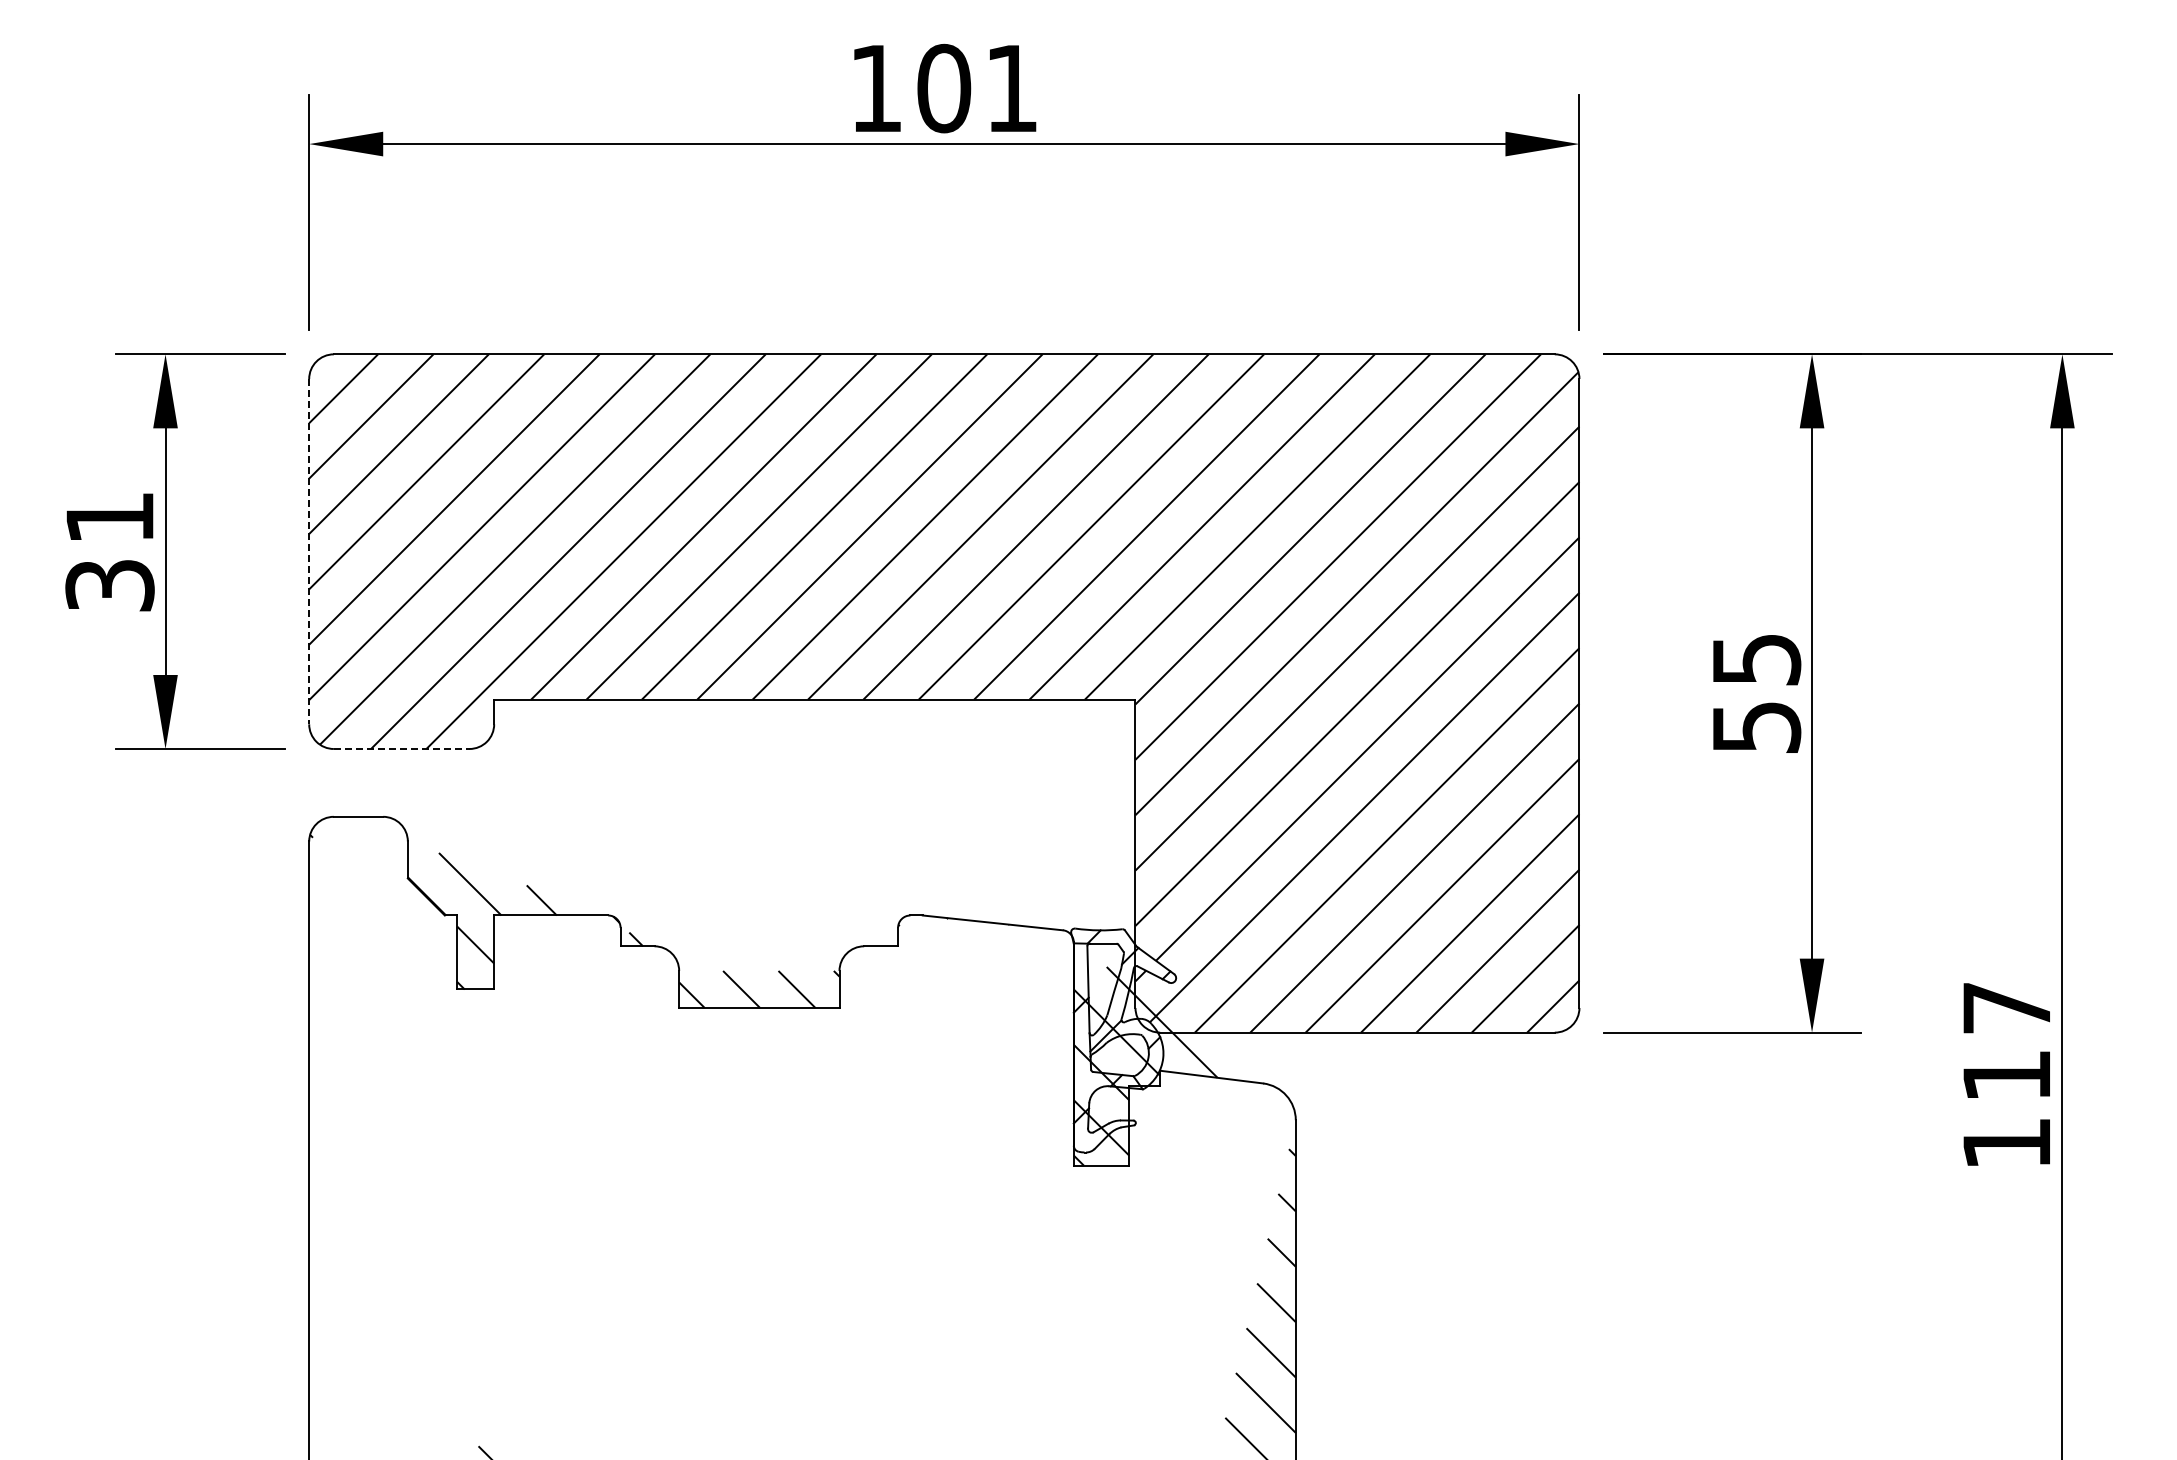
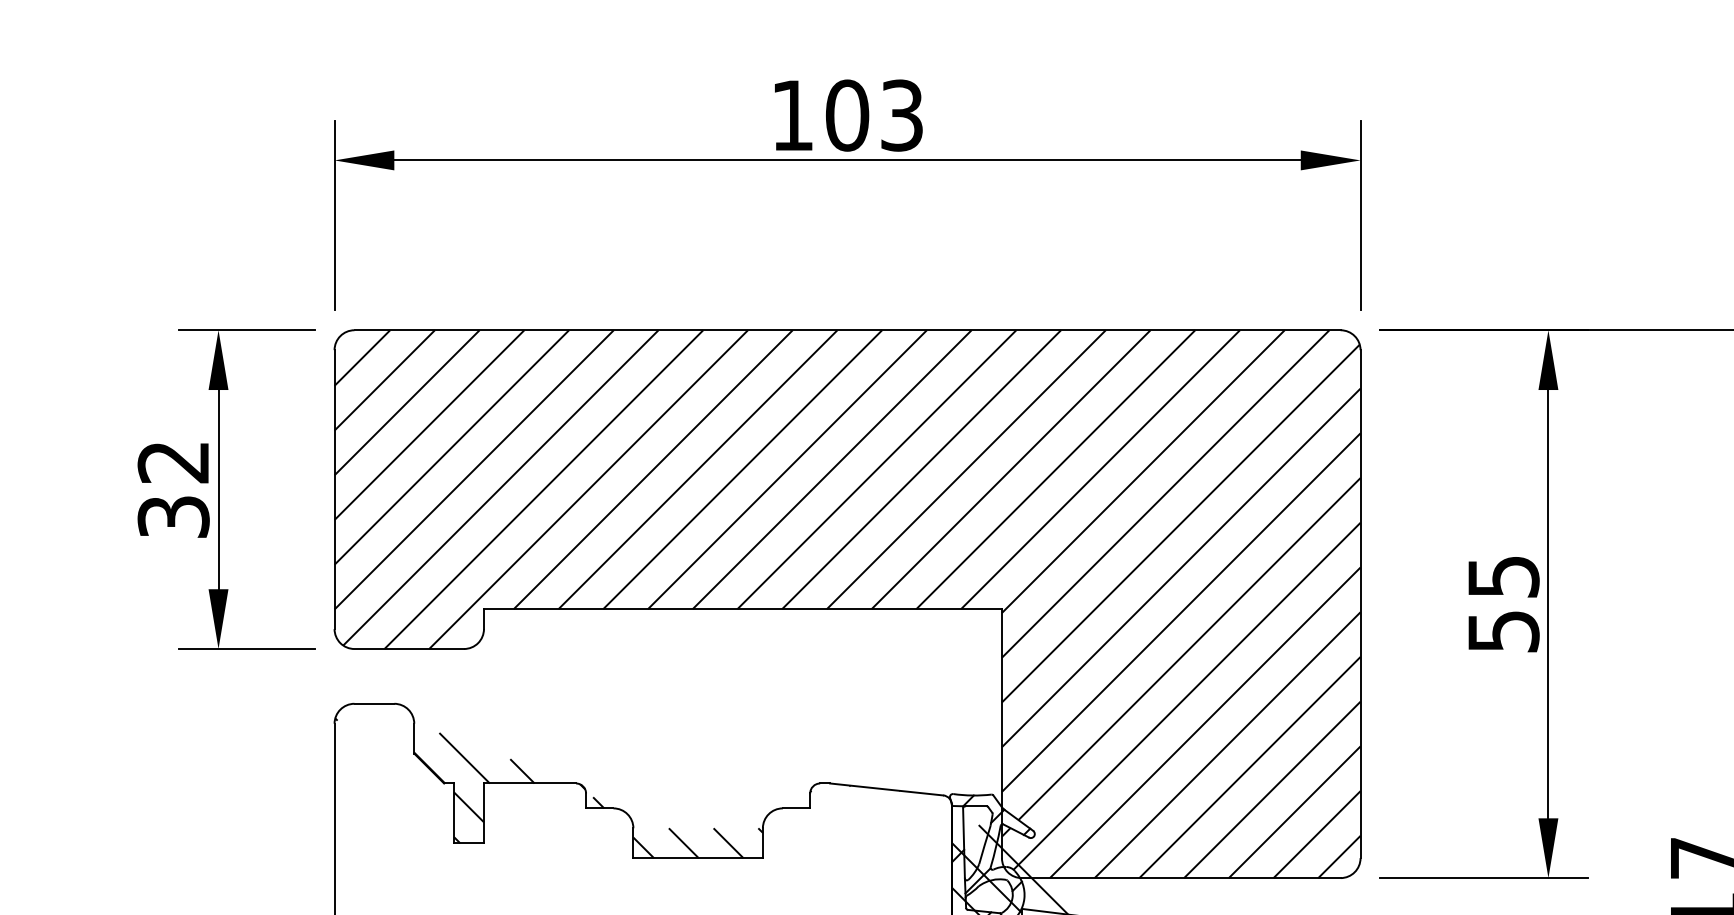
text: (1011, 88) -> (901, 115), 101 -> 103
text: (109, 518) -> (173, 462), 31 -> 32
line: (309, 551) -> (334, 489), dashed -> solid
line: (401, 749) -> (409, 649), dashed -> solid

